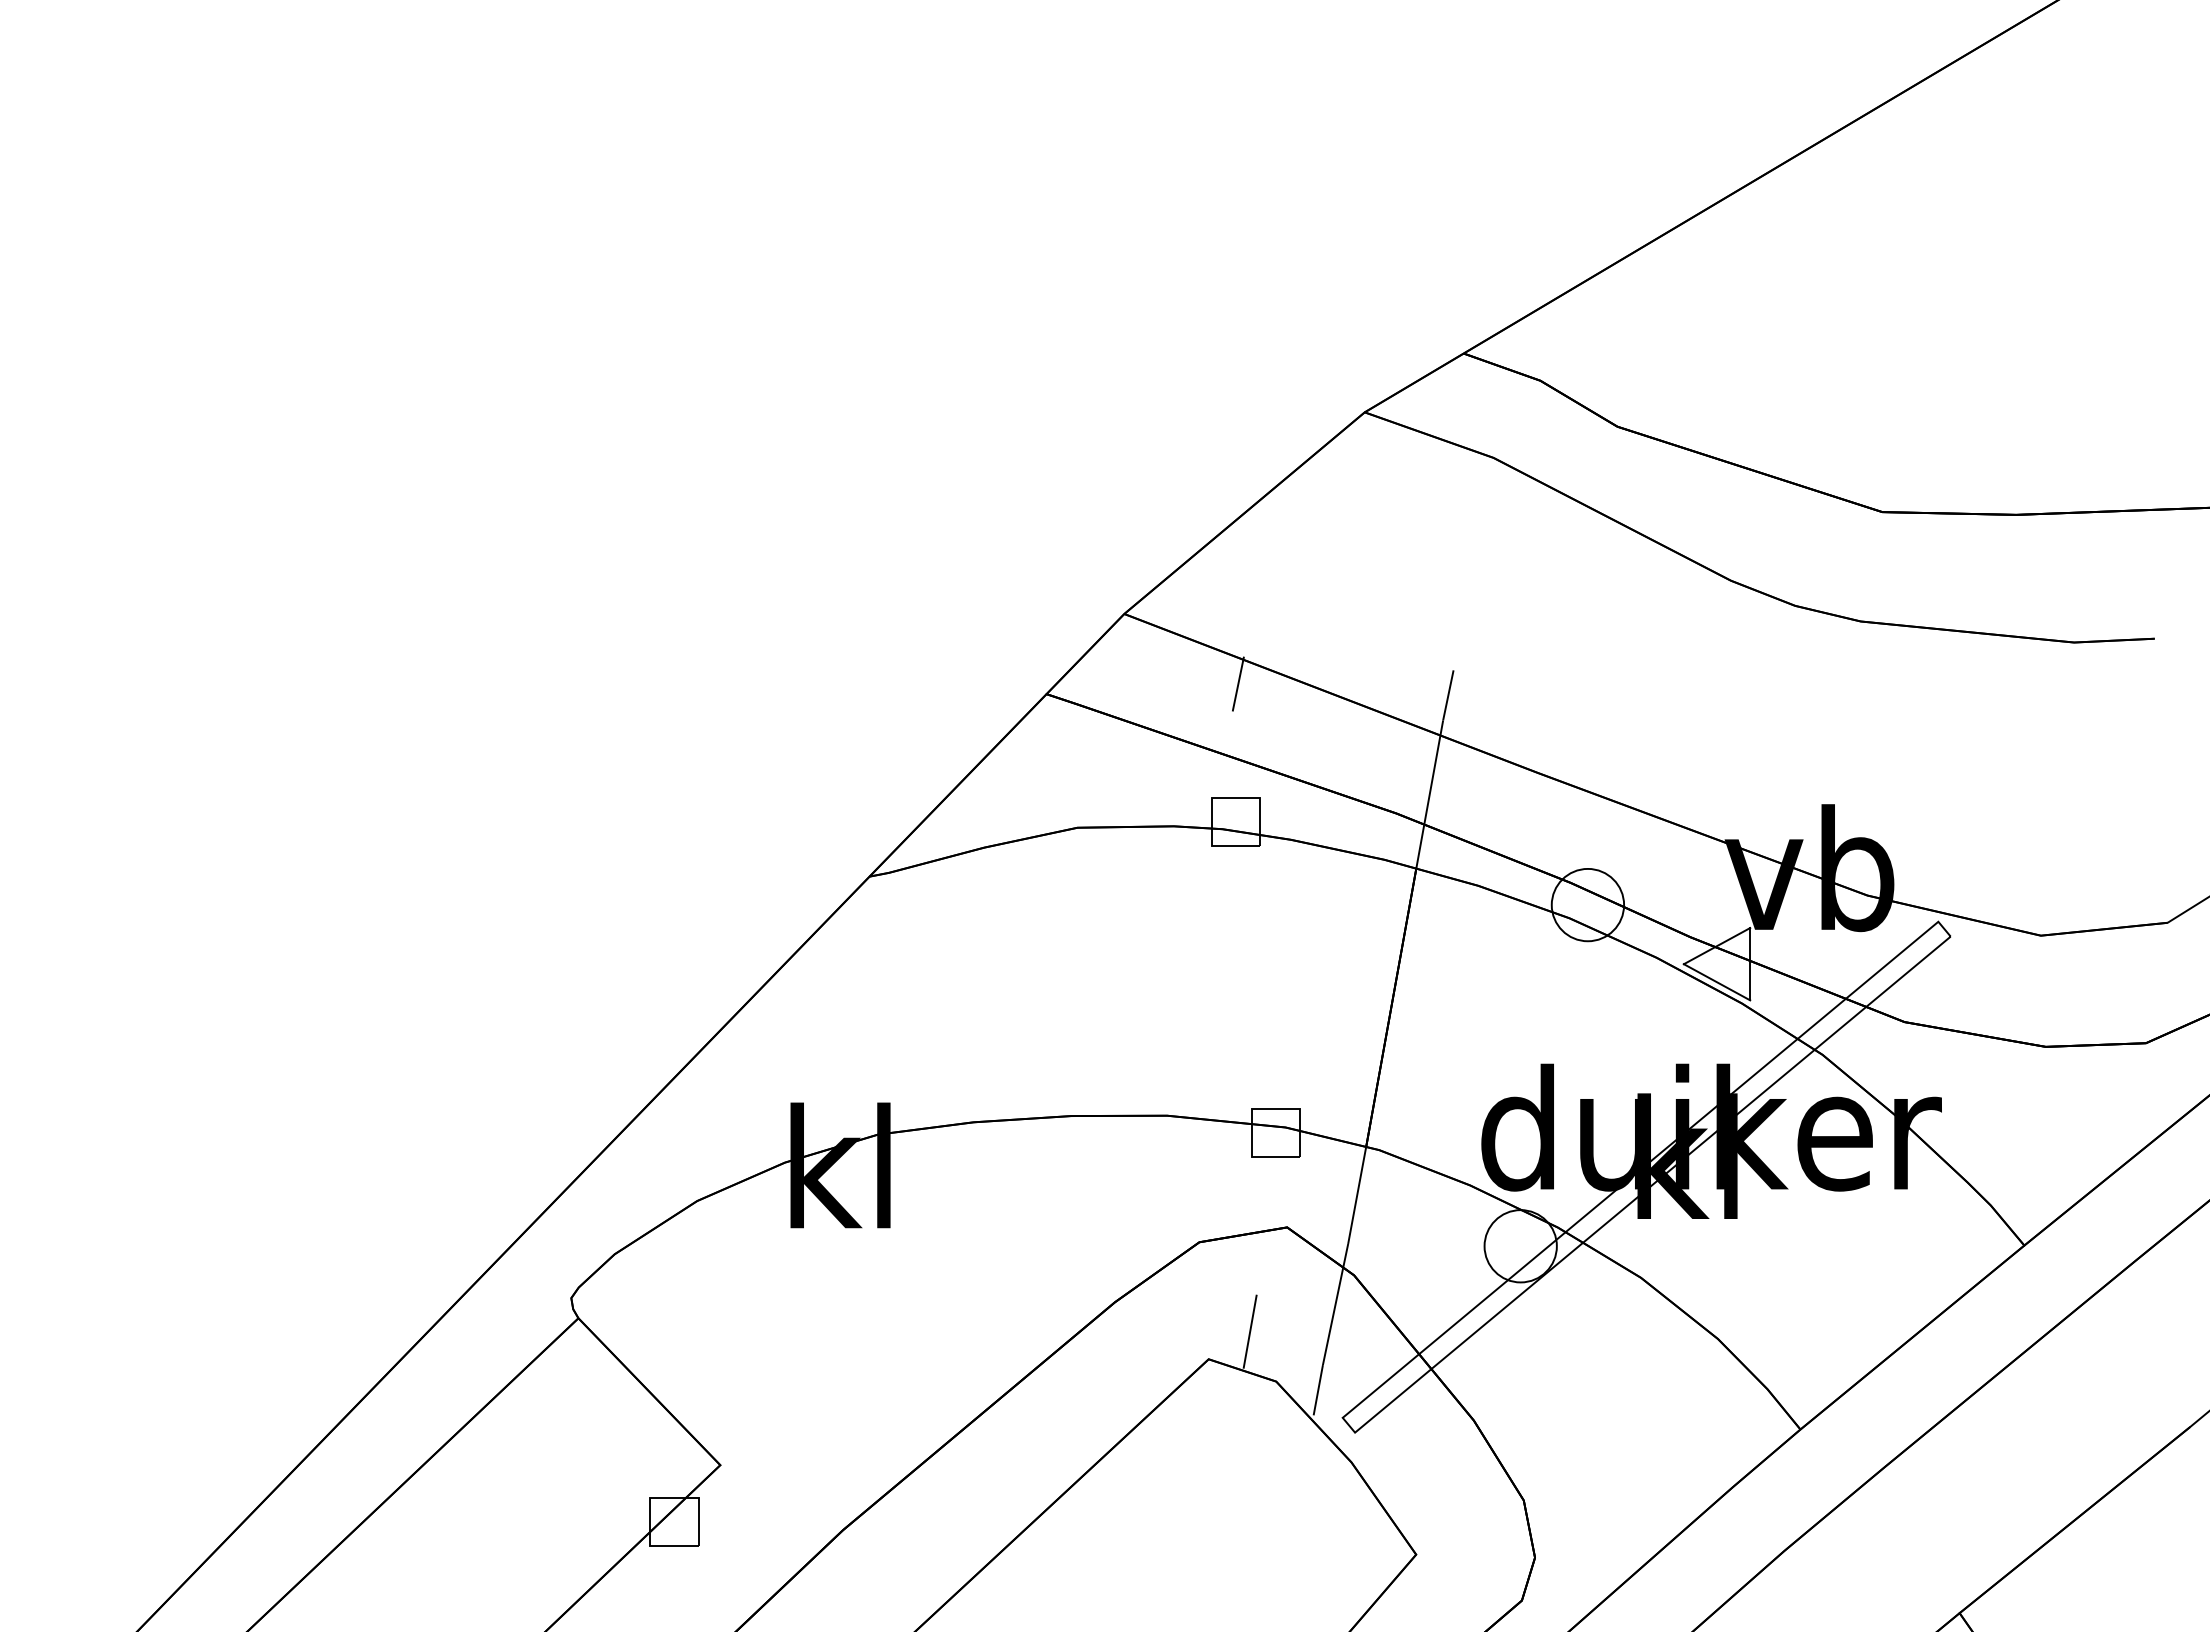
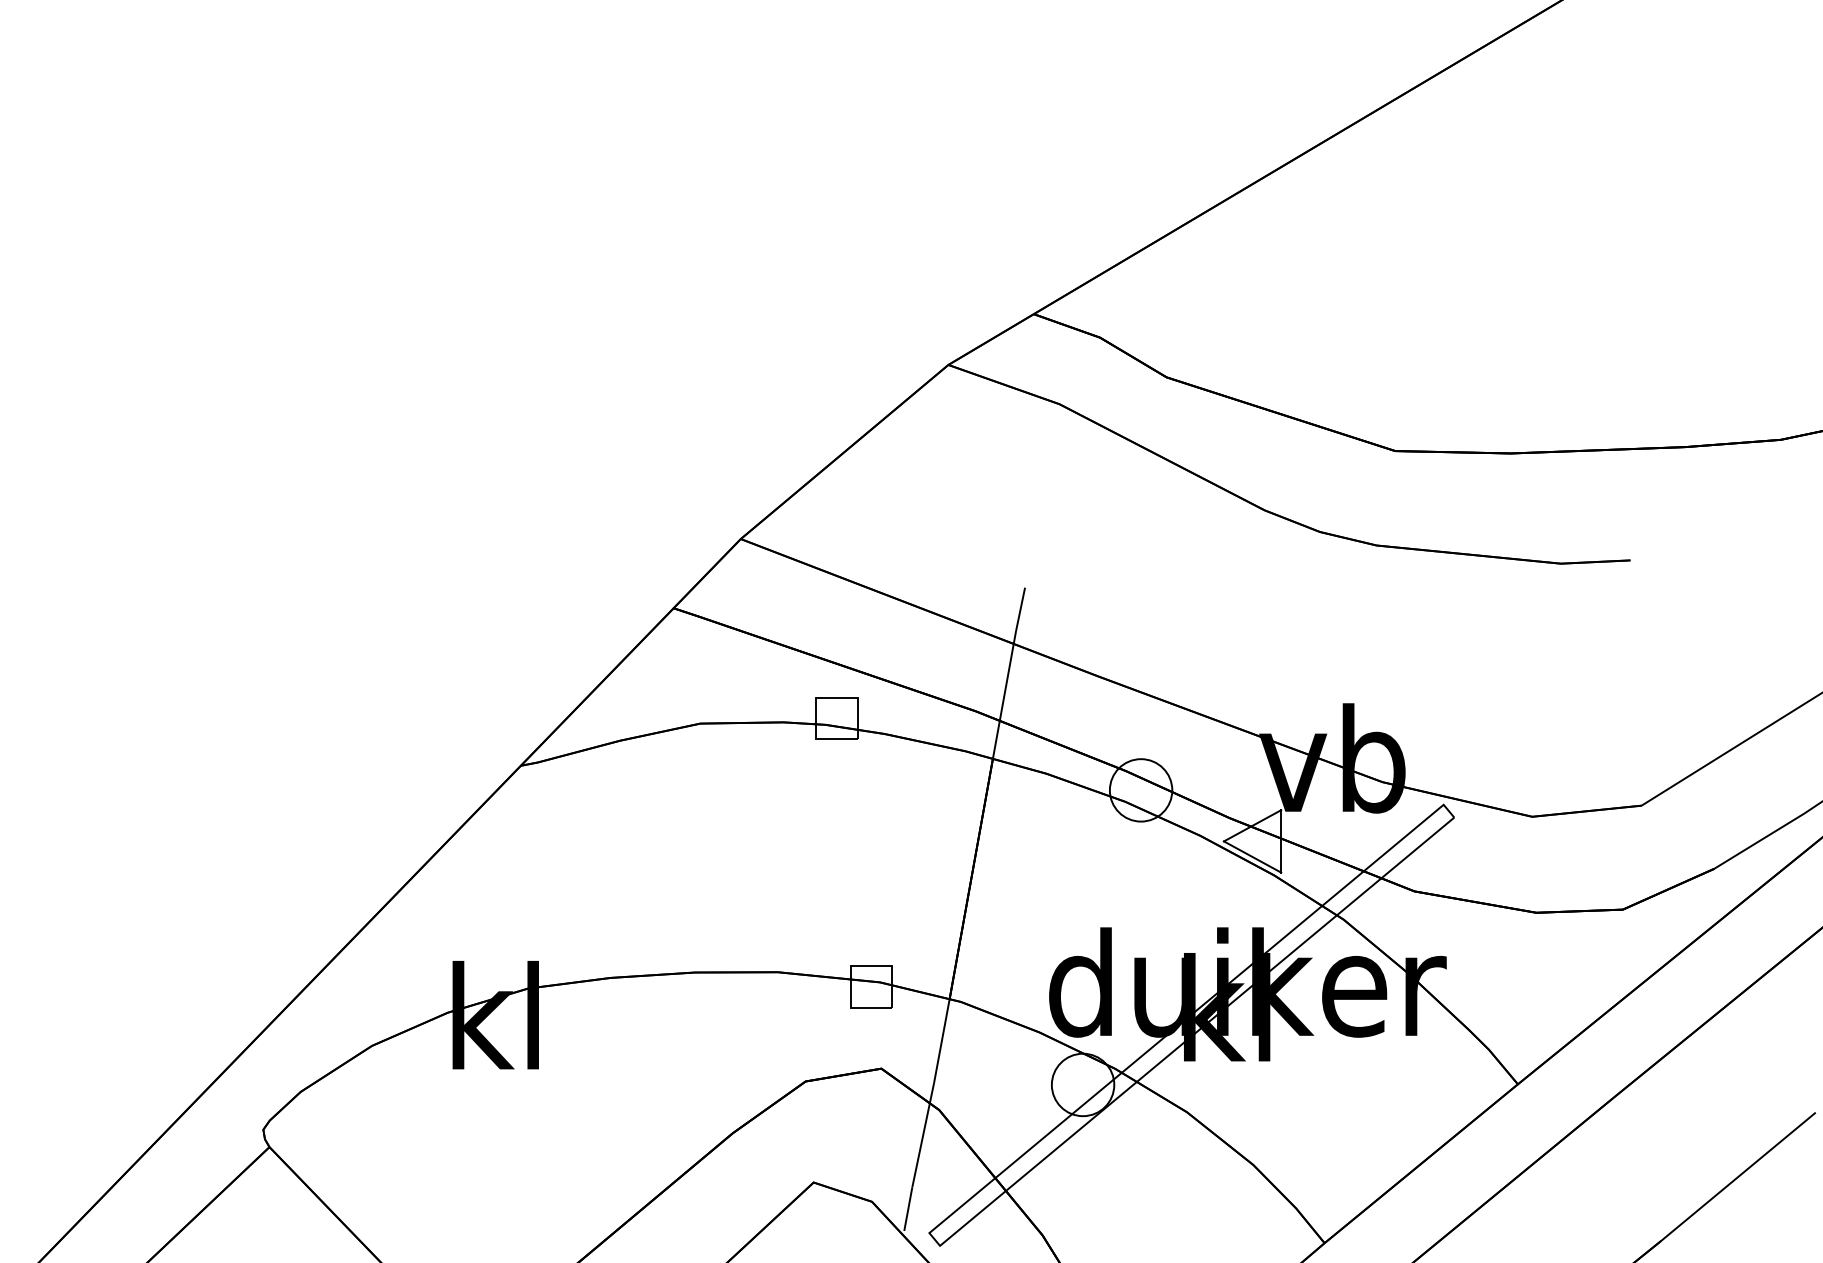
line: (1237, 683) -> (838, 599), removed
line: (1249, 1331) -> (848, 1158), removed

